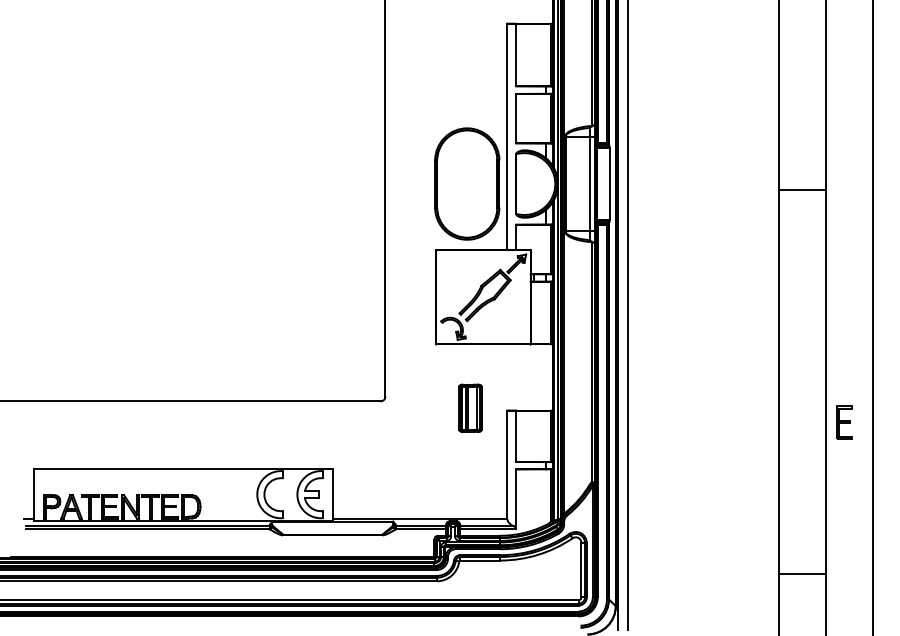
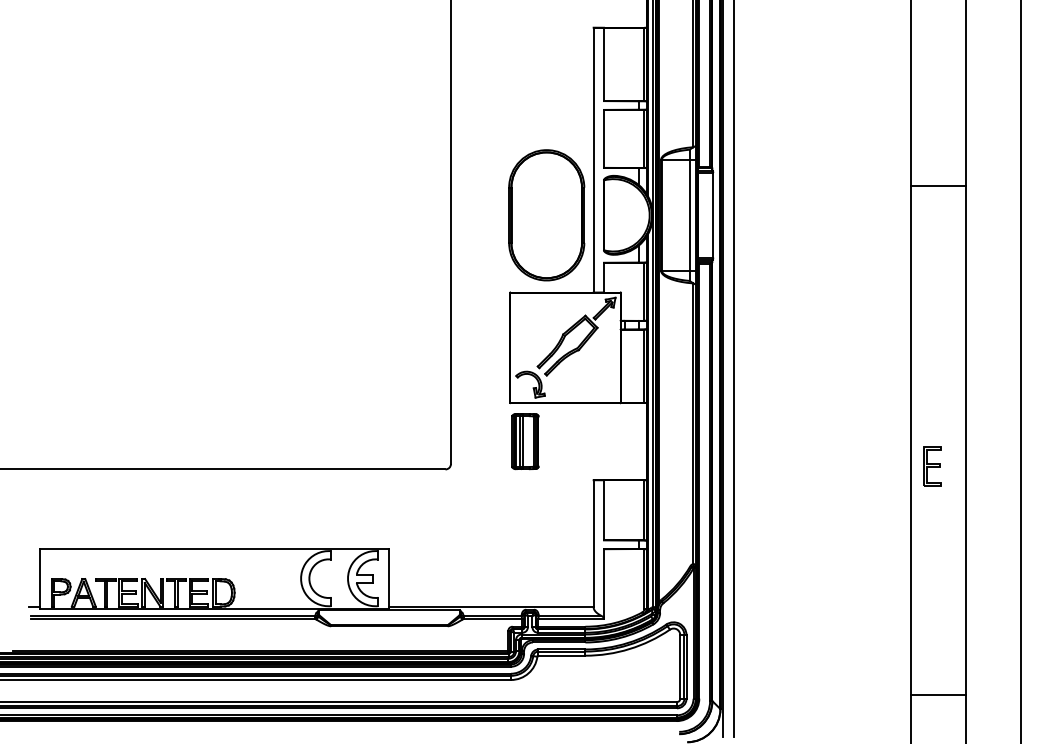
line: (802, 189) -> (938, 185), moved
part: (470, 408) -> (525, 441), moved
part: (844, 422) -> (932, 466), moved
line: (802, 574) -> (938, 695), moved

